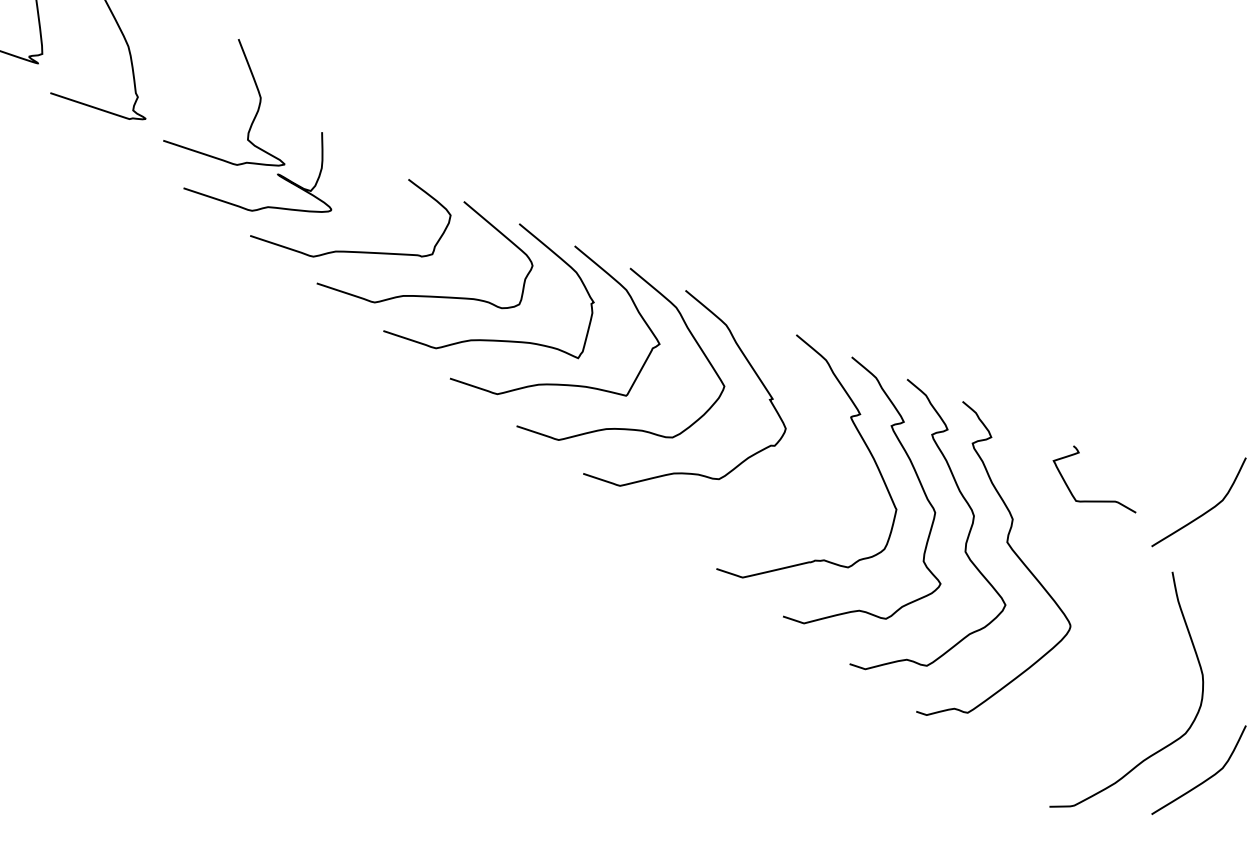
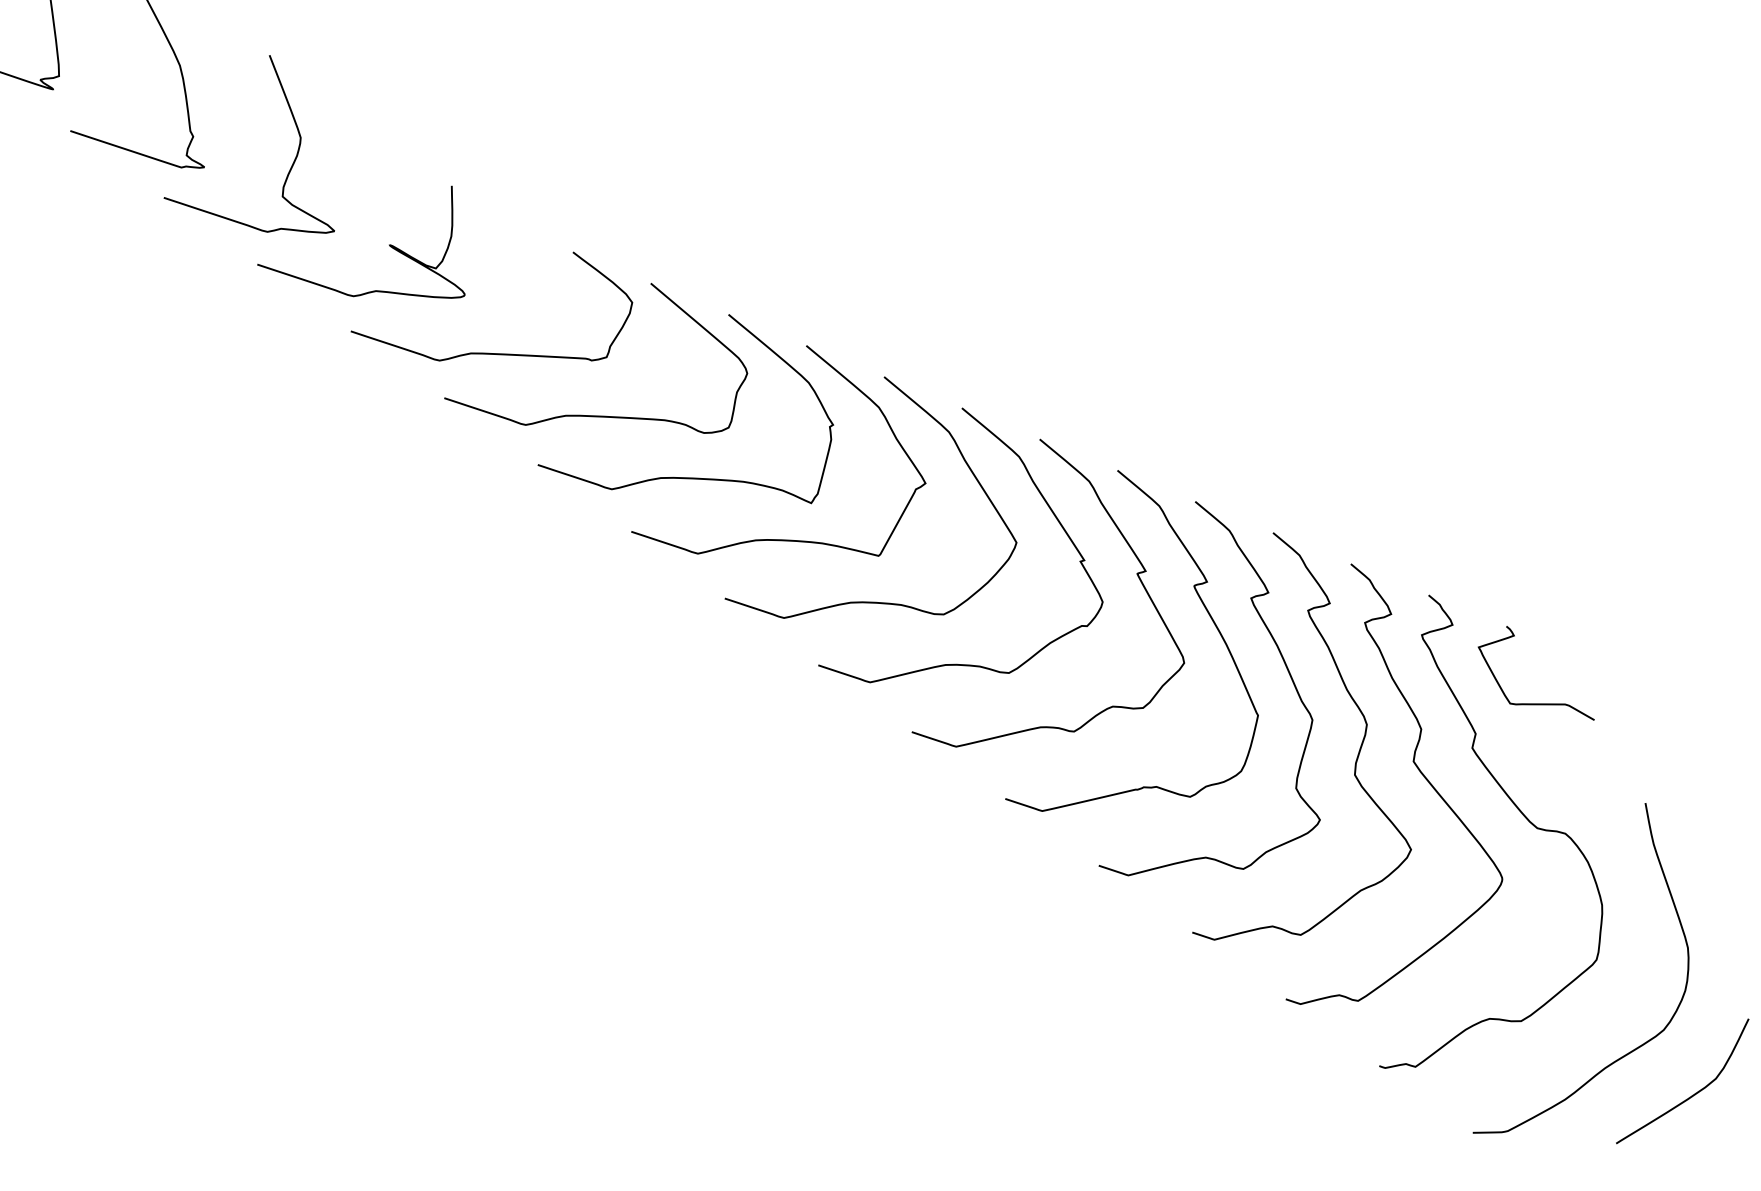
curve: (254, 117) -> (291, 165), moved
curve: (809, 409) -> (1136, 574), added
curve: (1205, 512) -> (1691, 719), removed
curve: (1081, 576) -> (1517, 809), added

